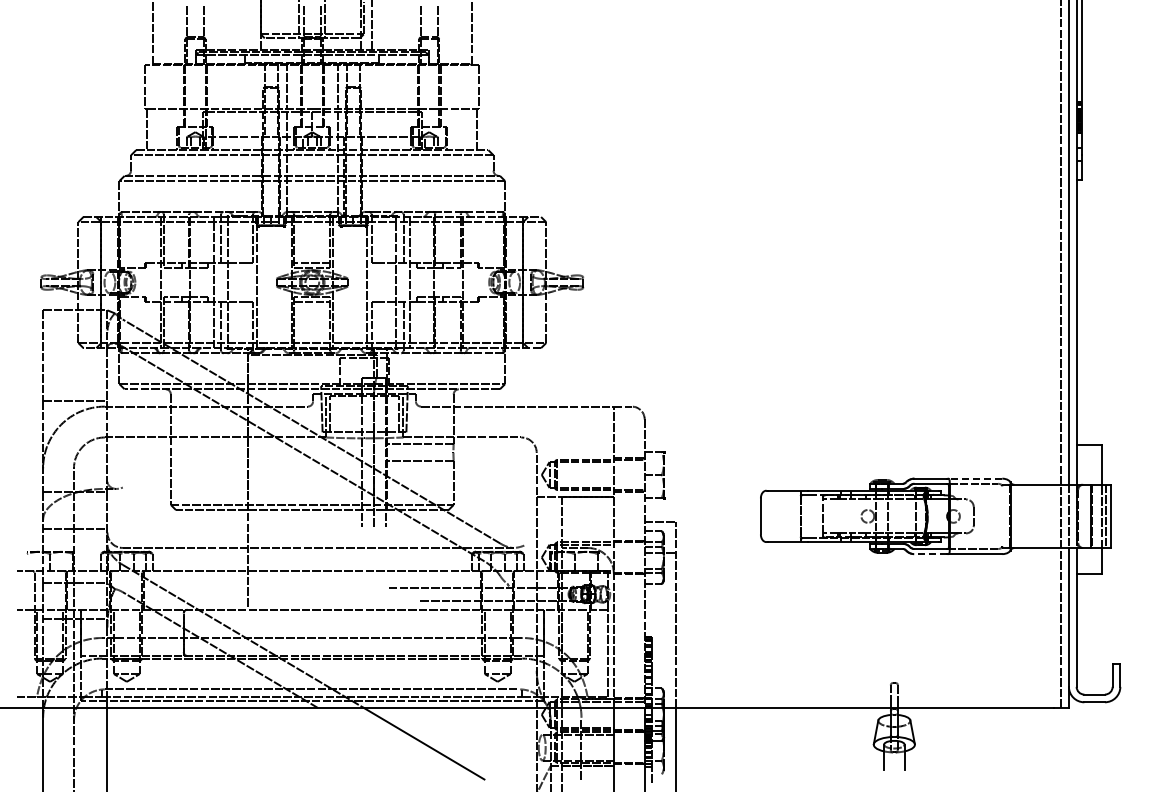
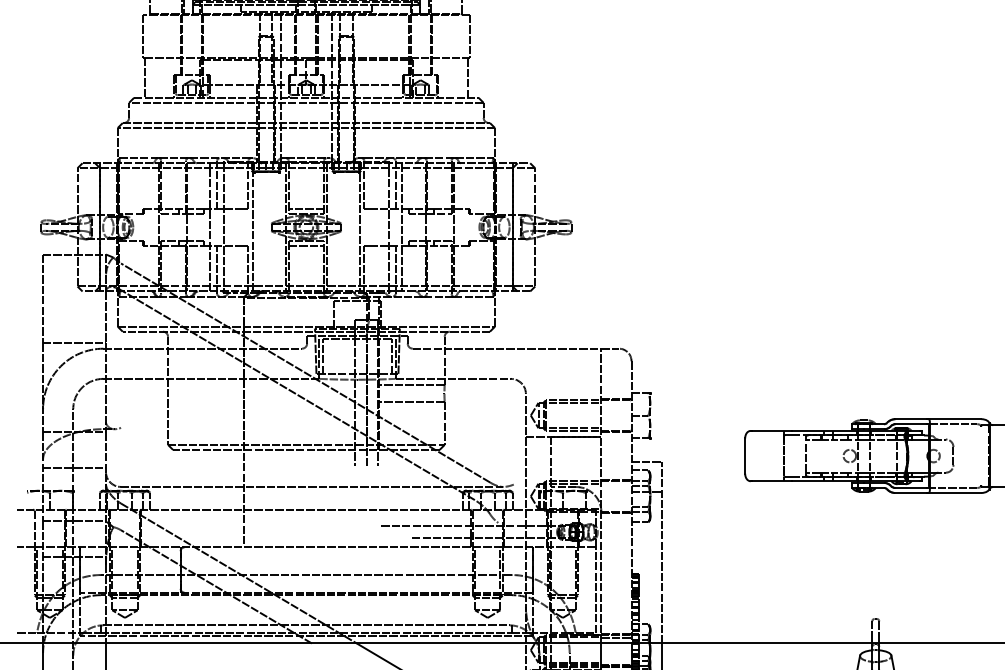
line: (974, 478) -> (954, 419), dashed -> solid
line: (930, 554) -> (911, 493), dashed -> solid

